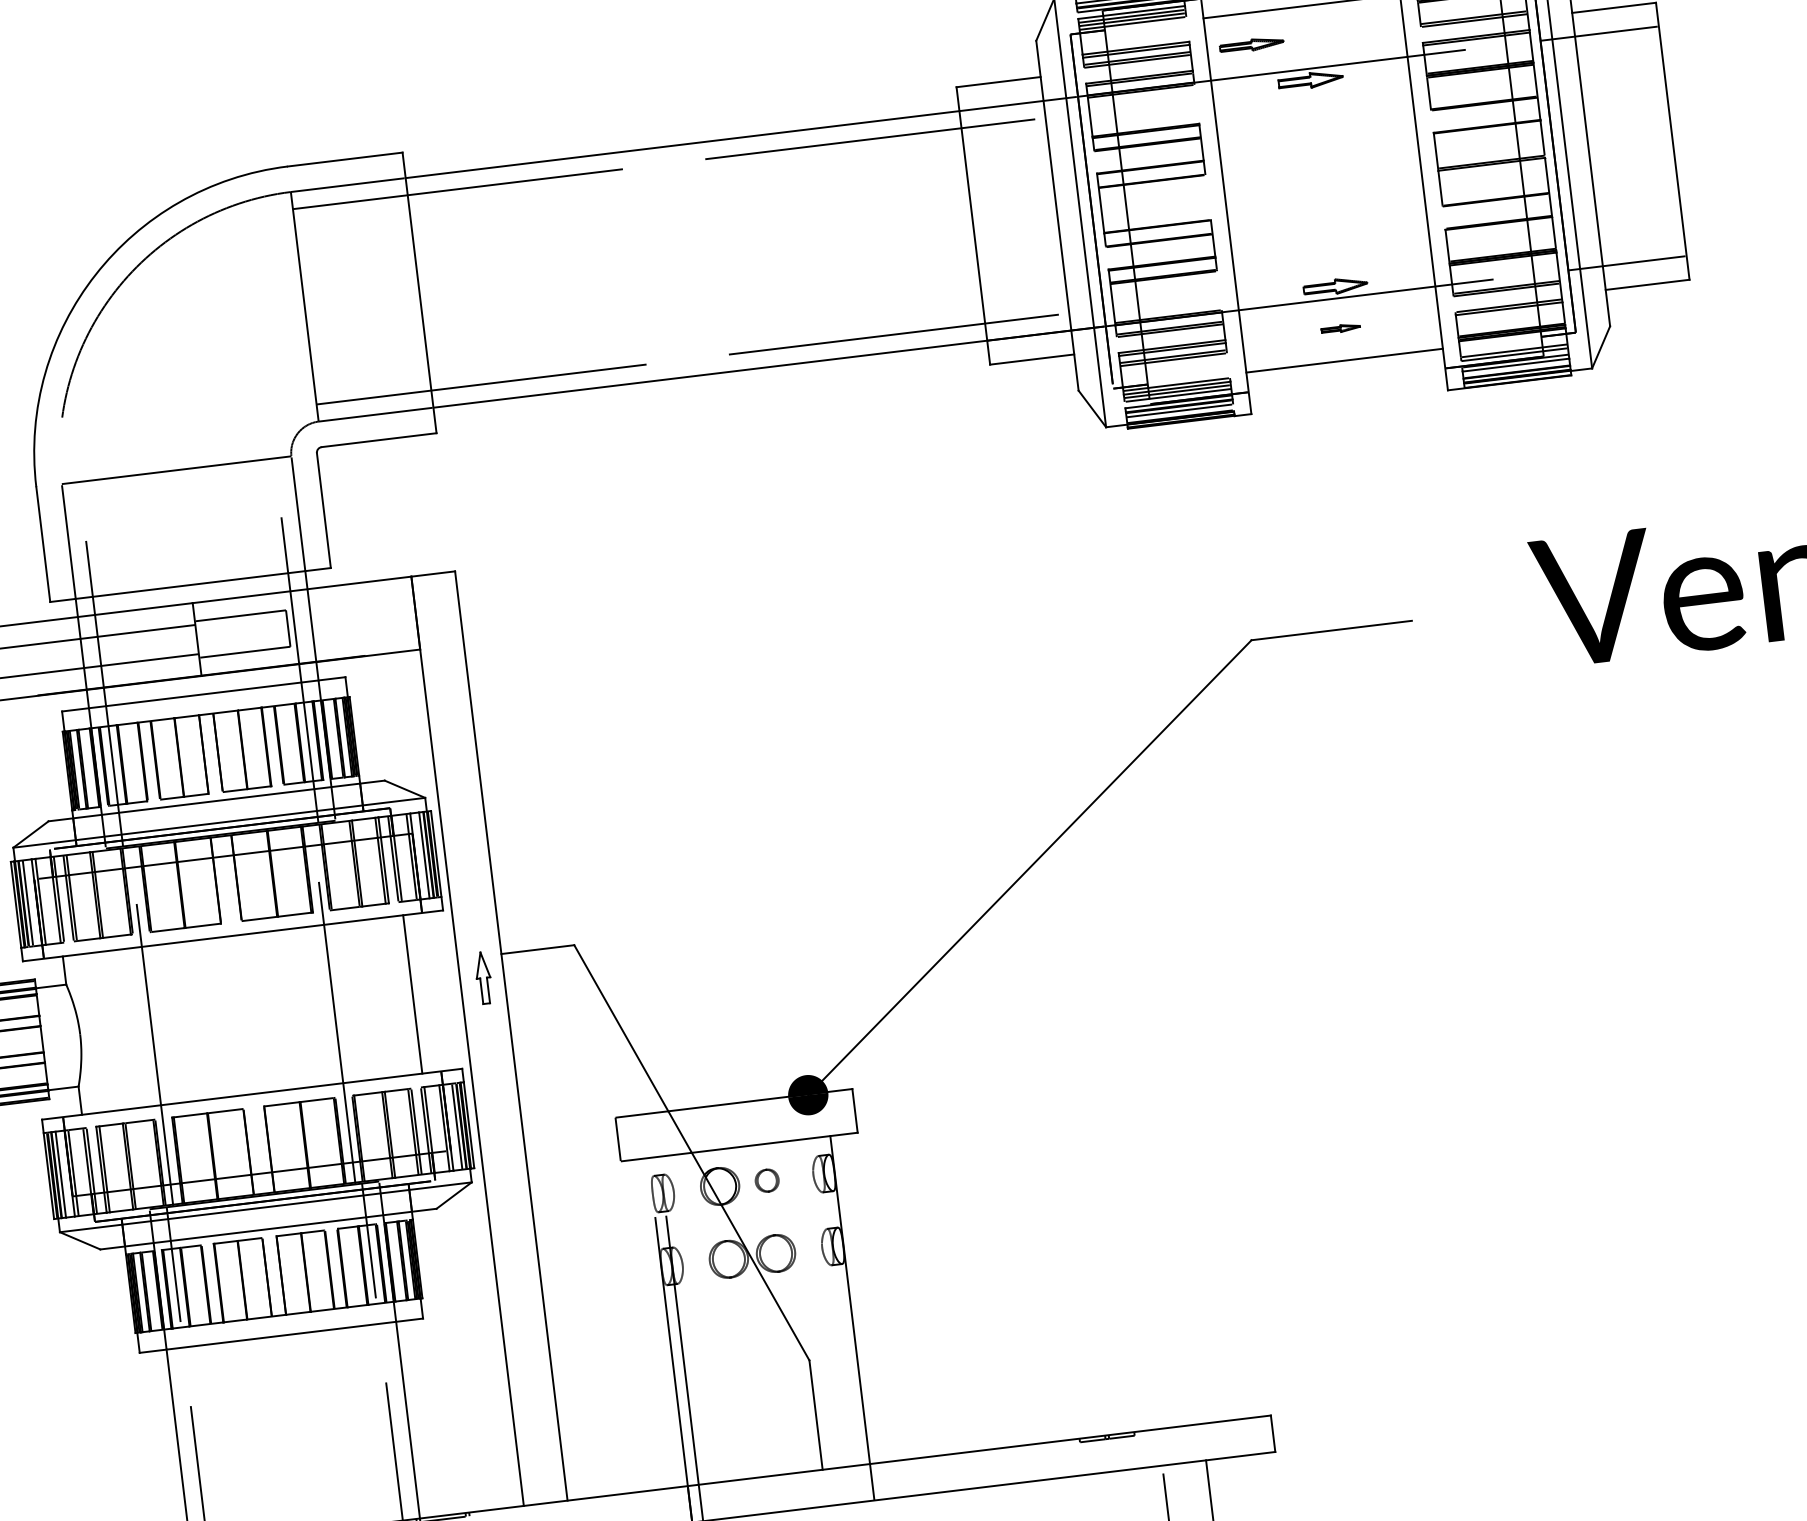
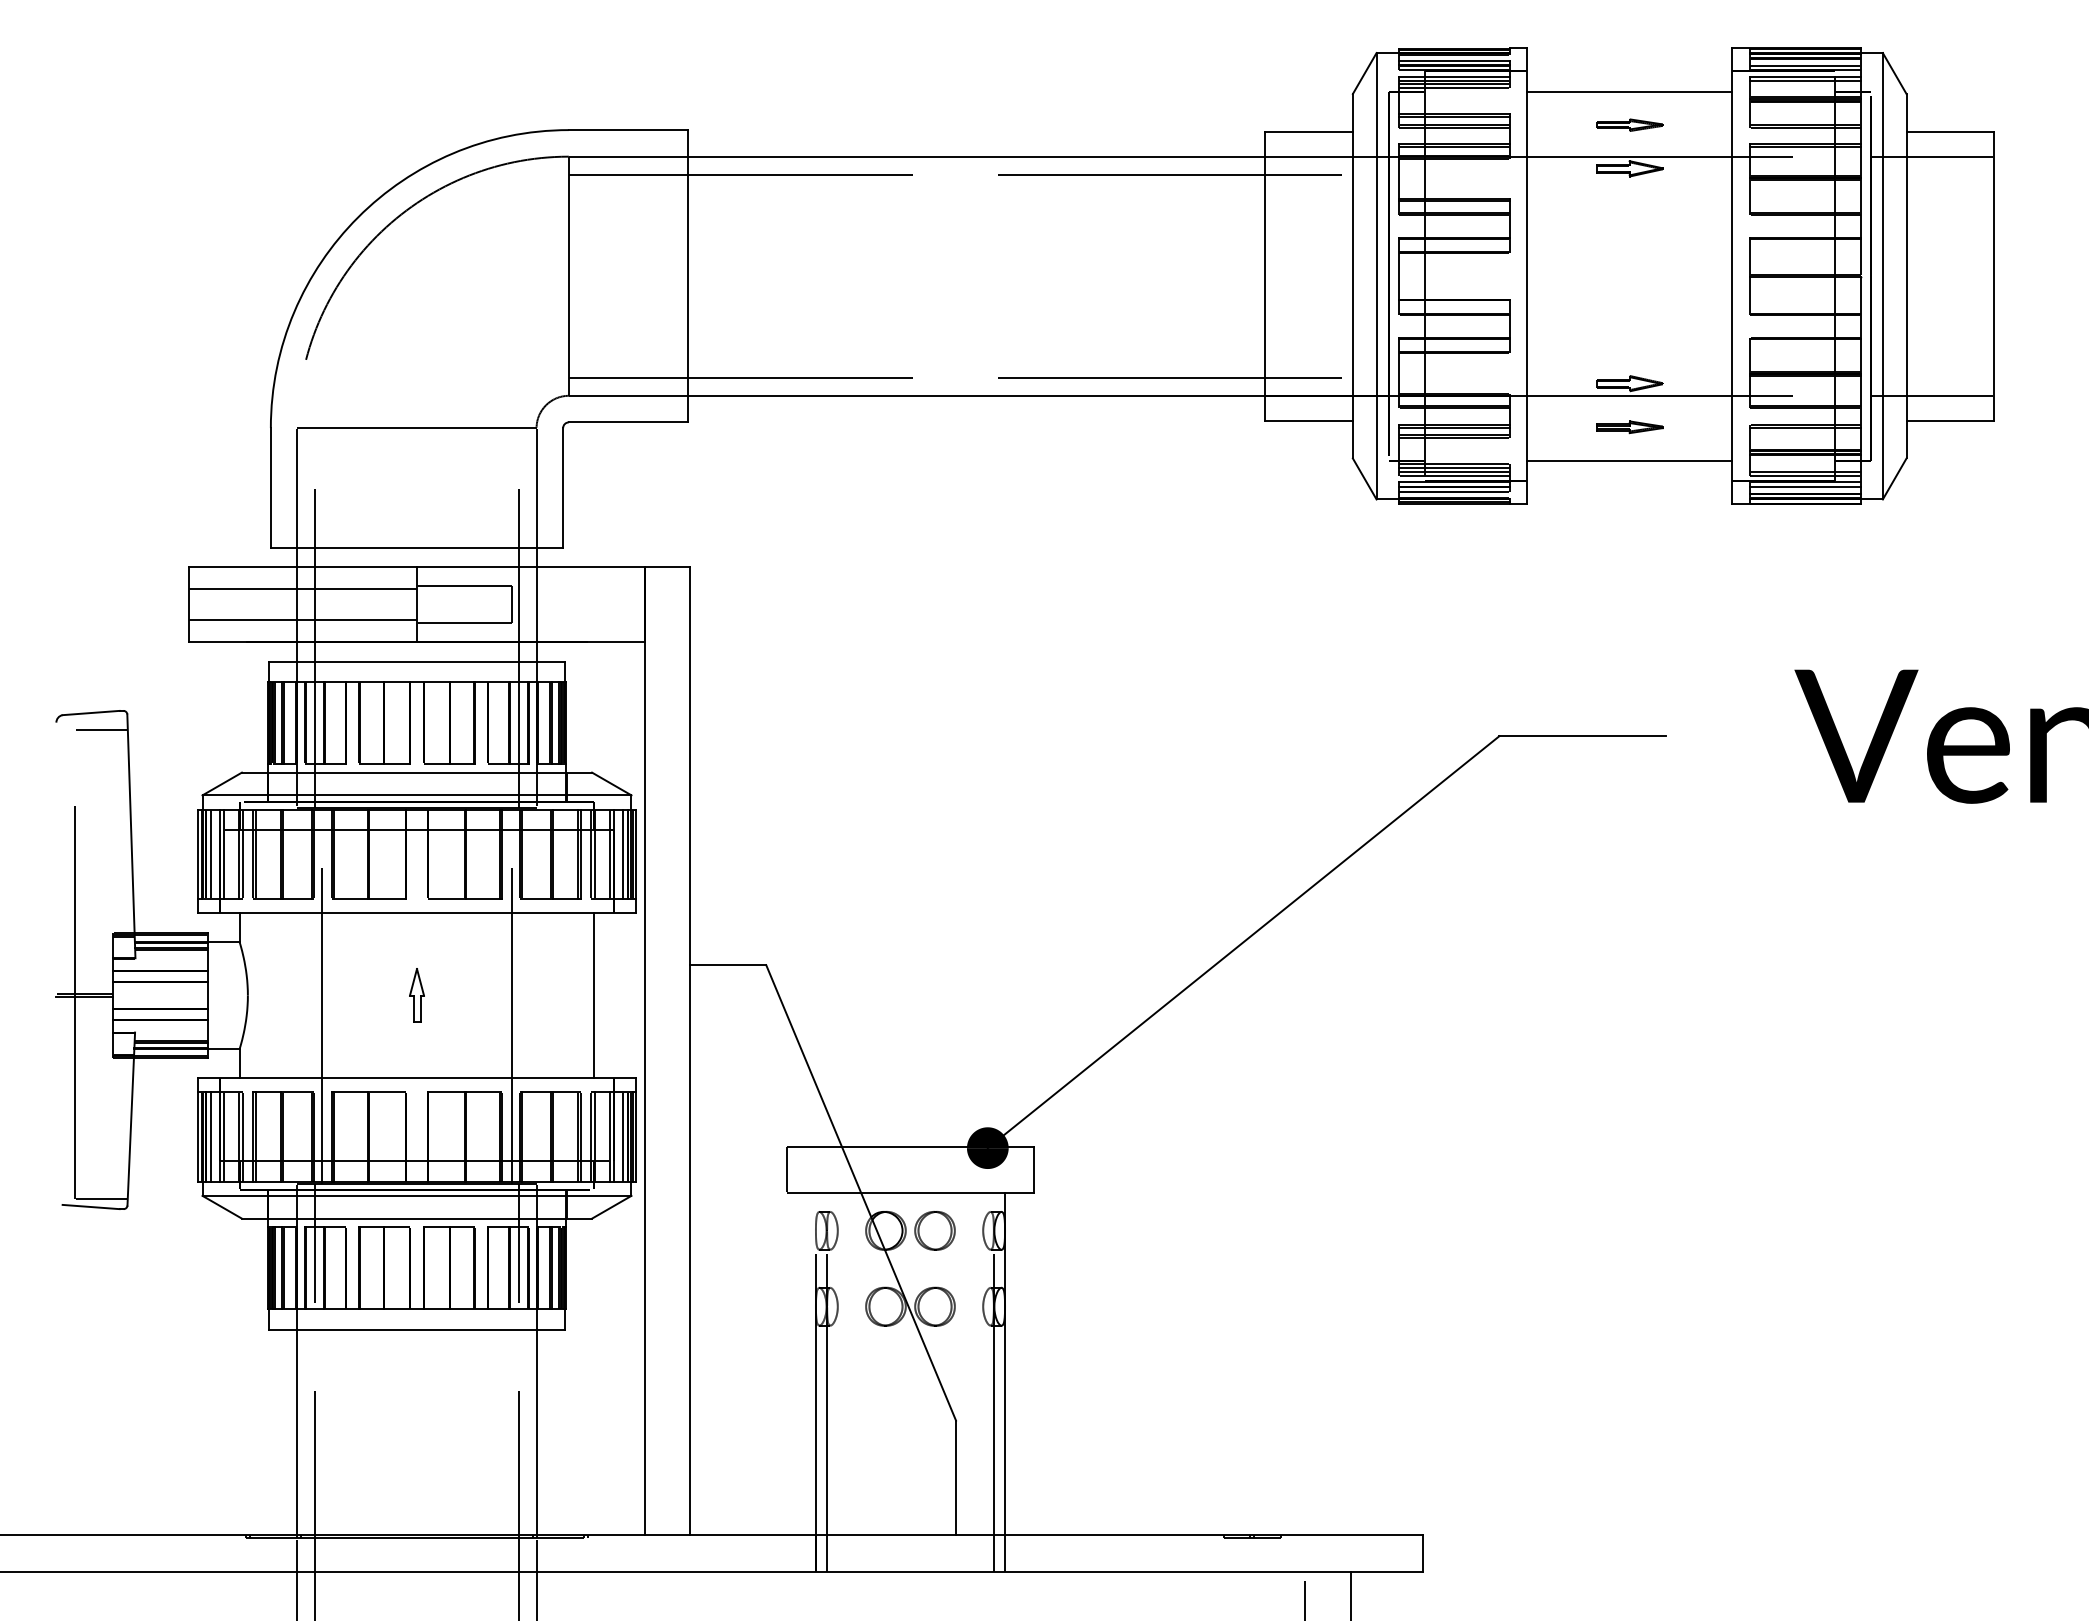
part: (1251, 44) -> (1629, 124), moved
part: (1340, 328) -> (1629, 427), size x1.67
part: (483, 978) -> (416, 995), moved
part: (766, 1180) -> (934, 1230), size x1.67
line: (841, 1319) -> (994, 1382), added

